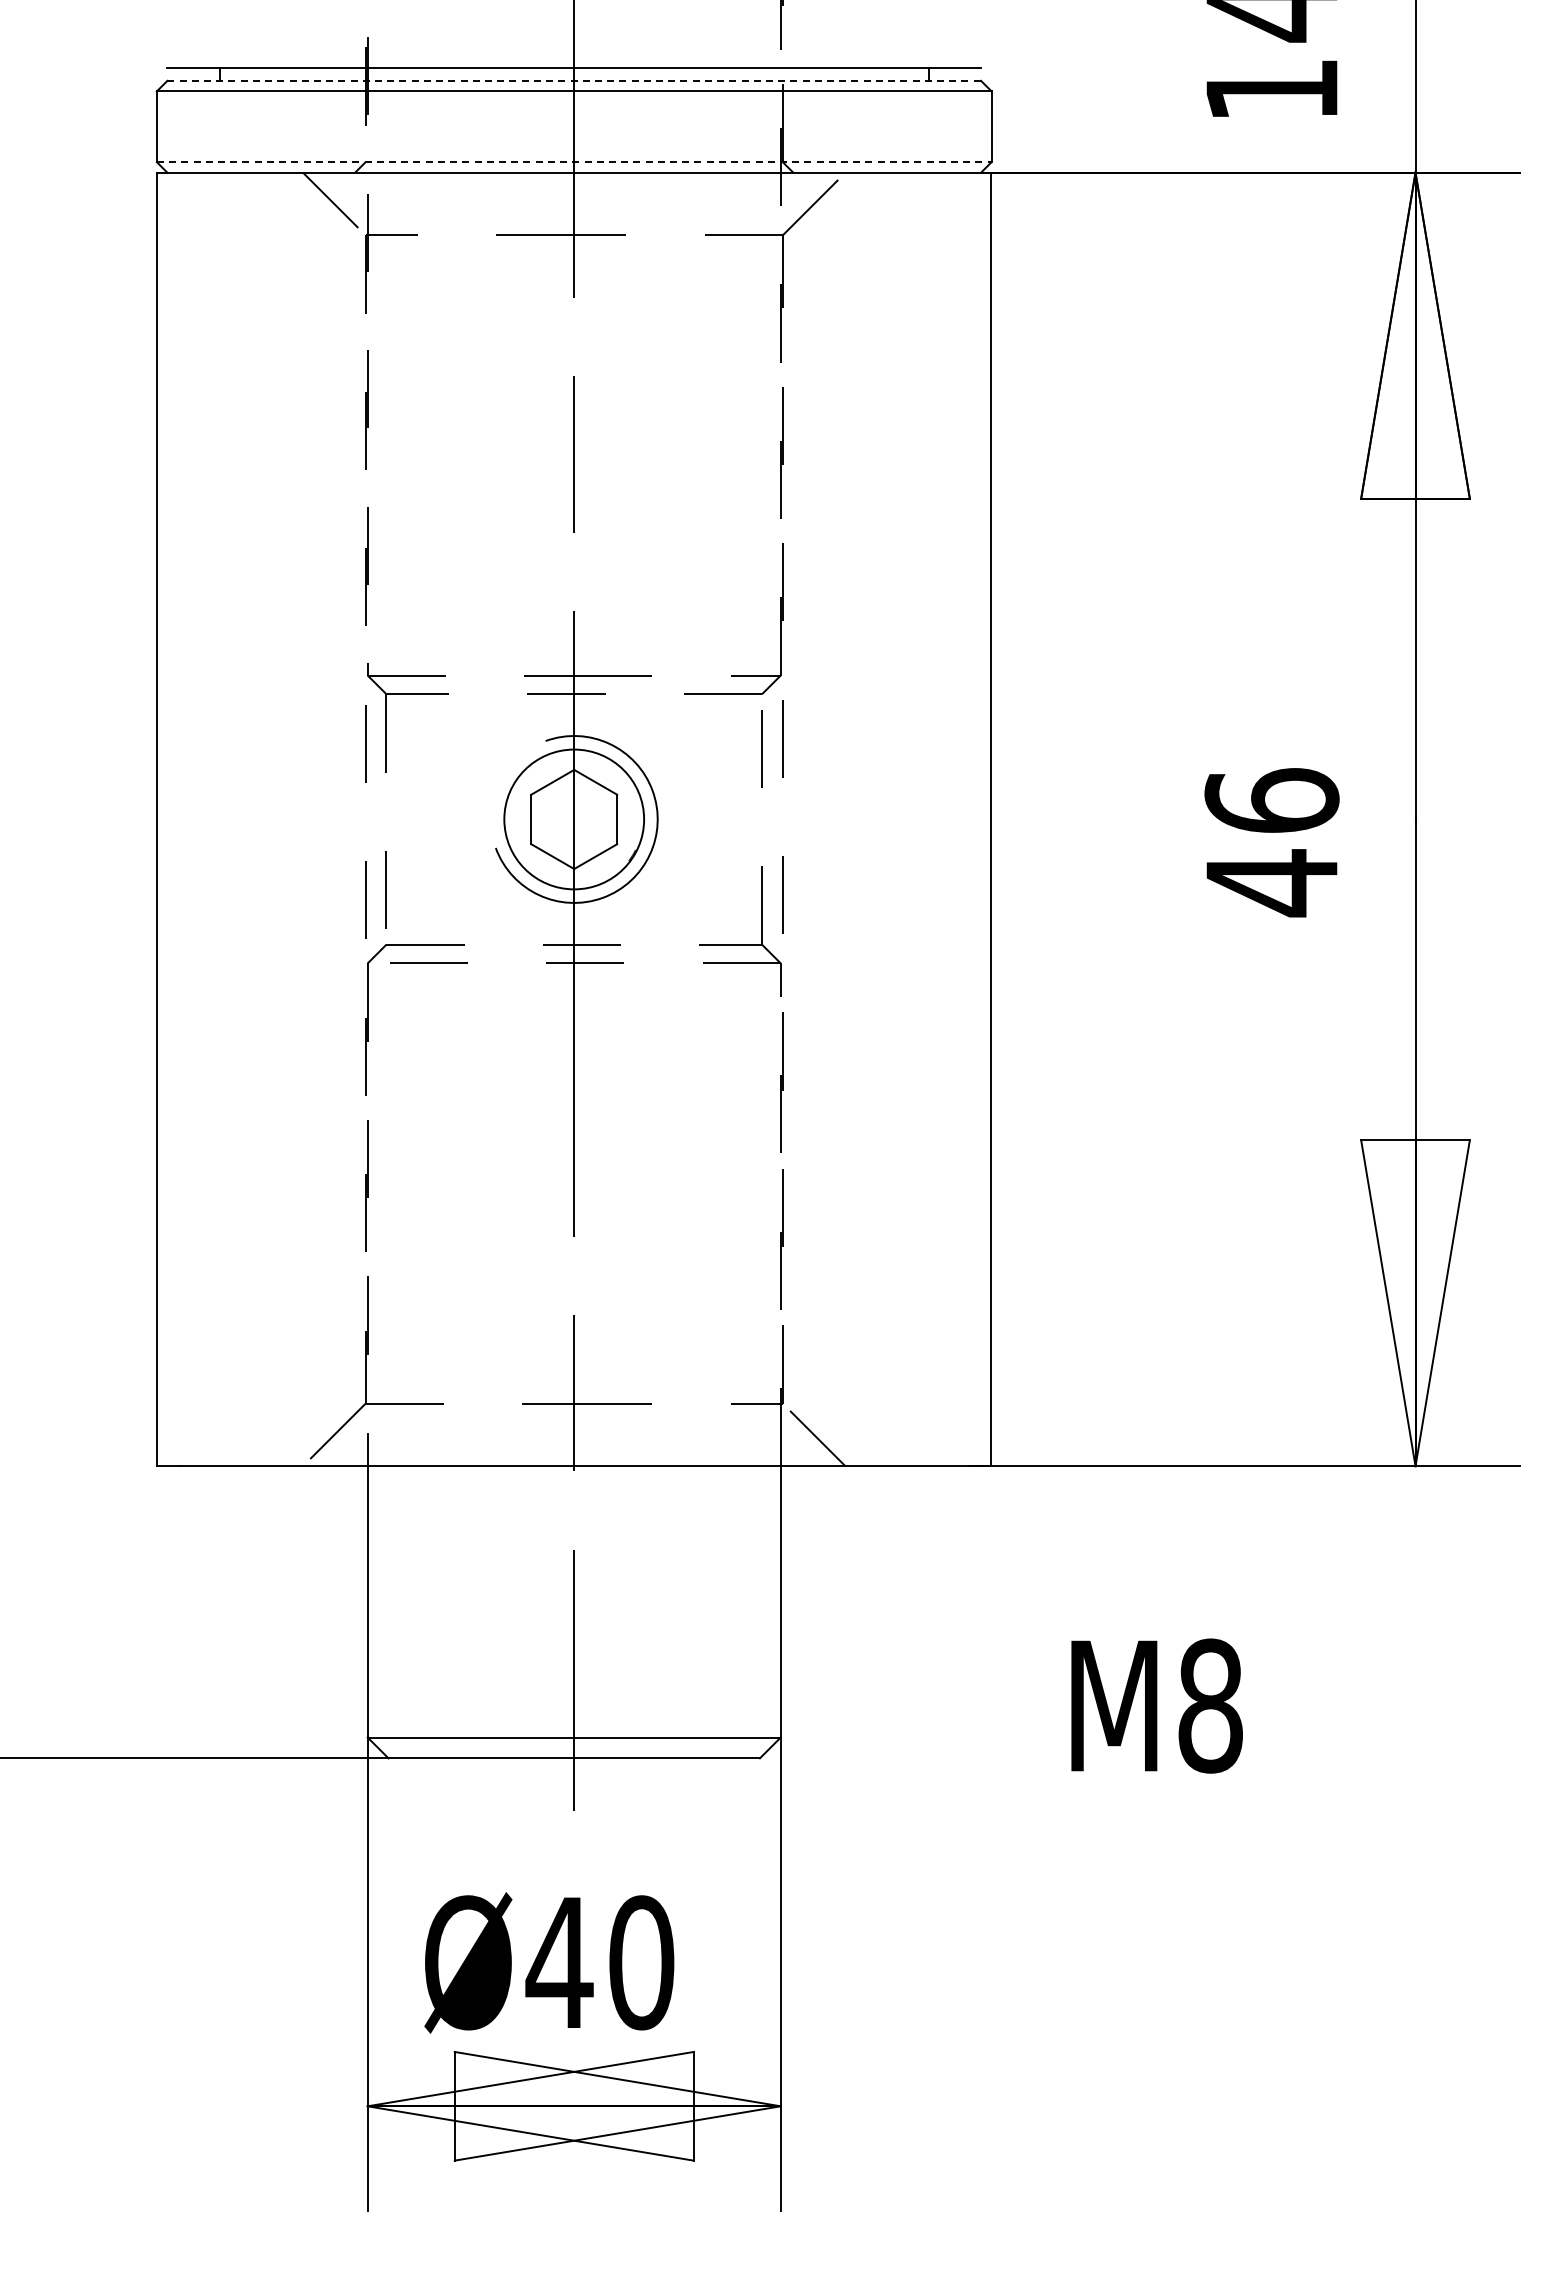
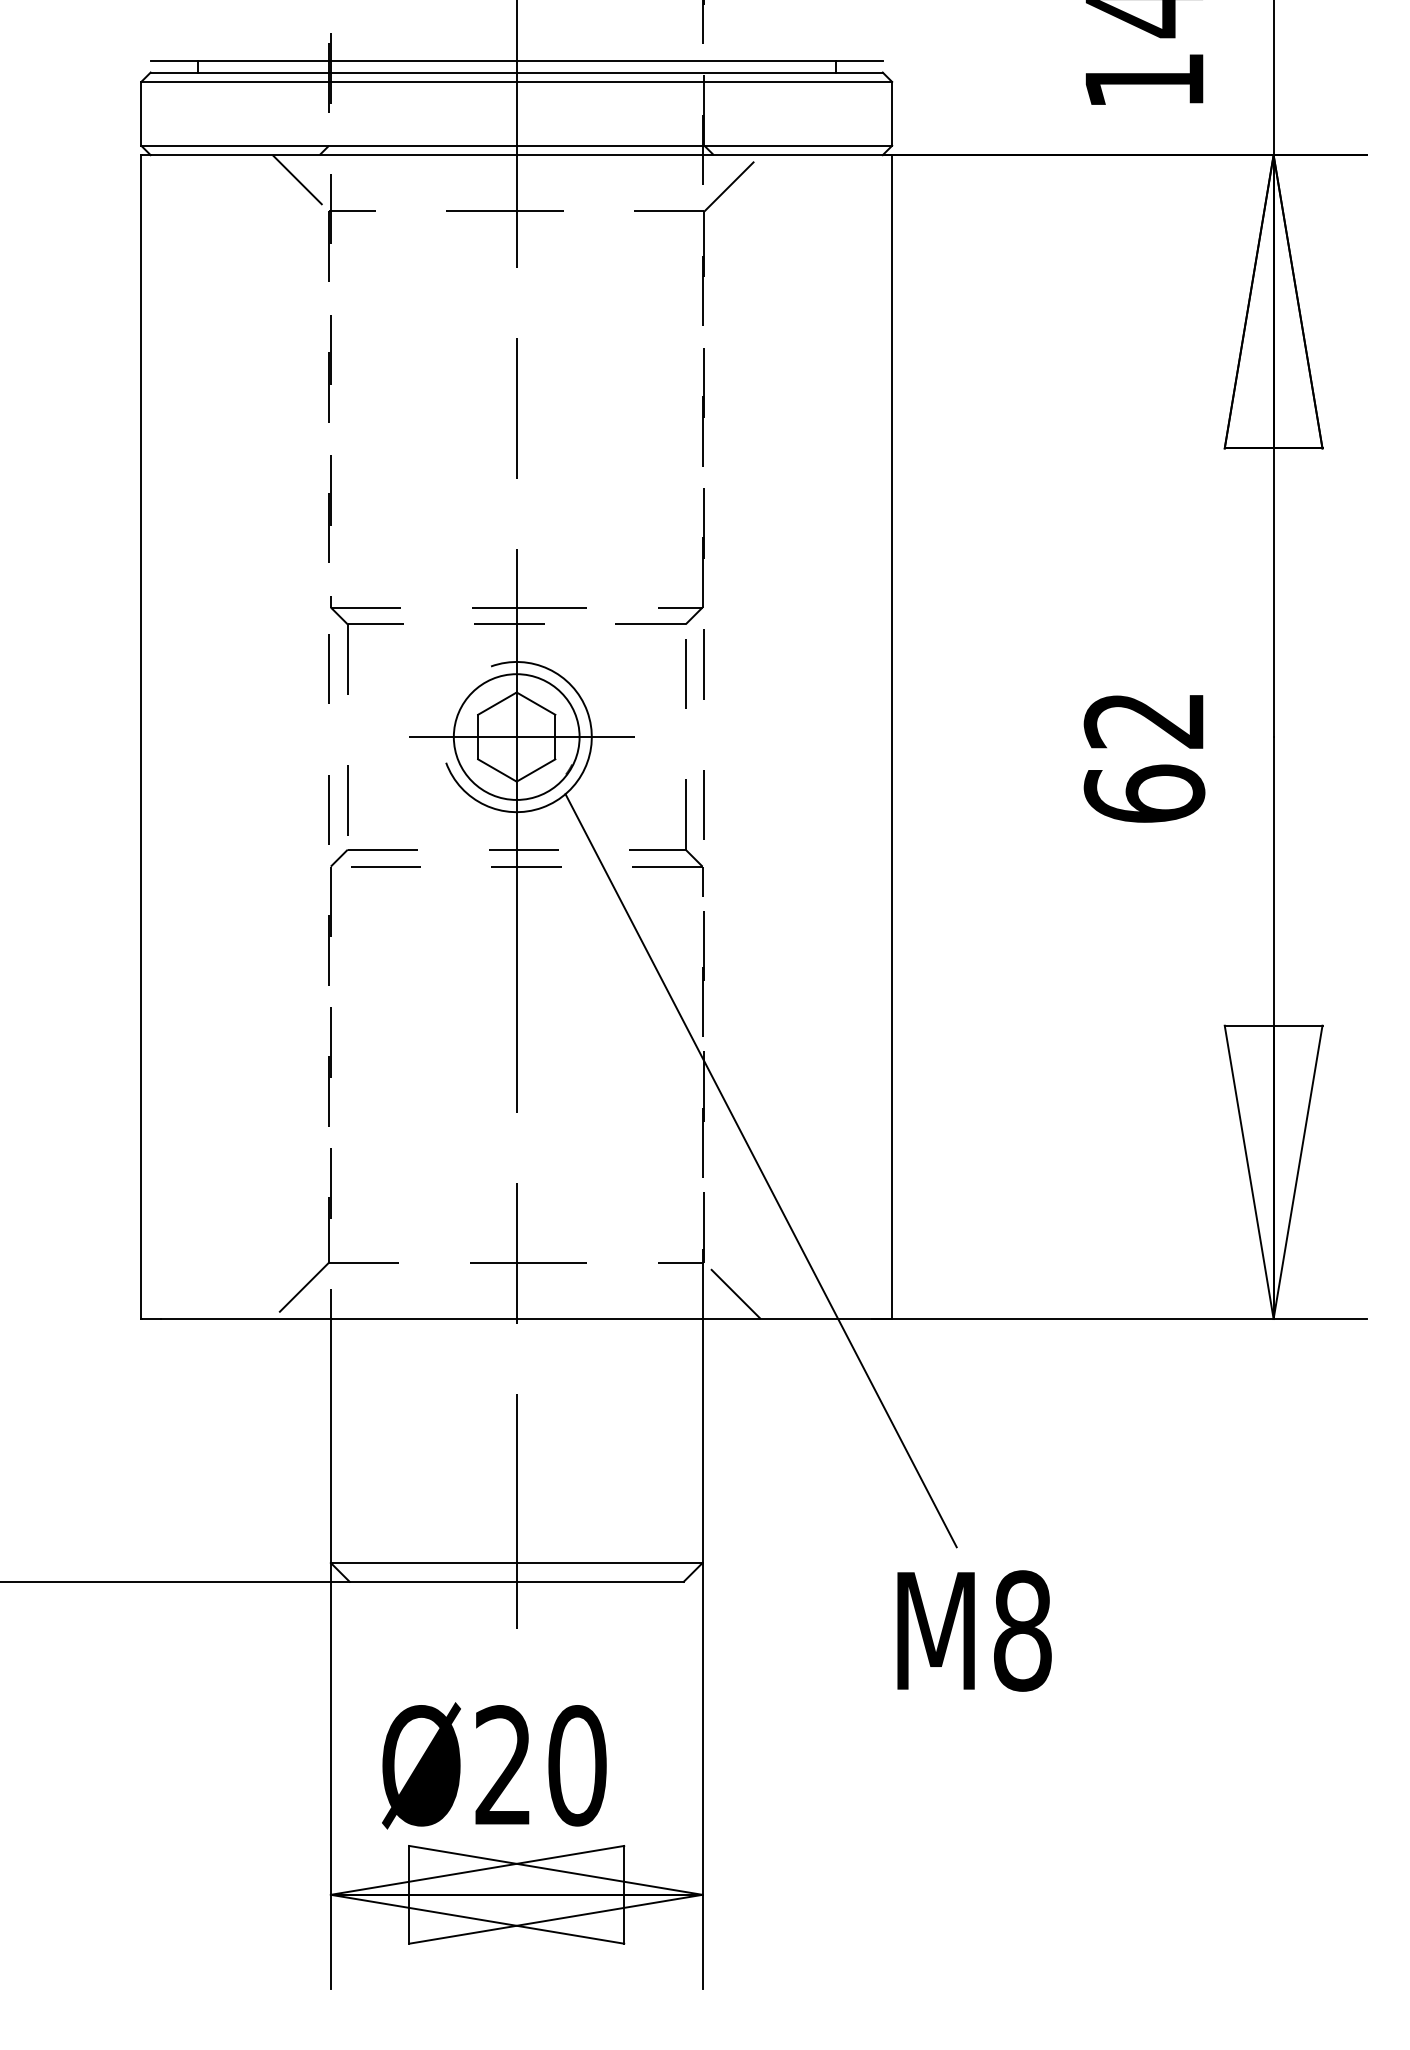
line: (574, 80) -> (516, 72), dashed -> solid
line: (574, 162) -> (516, 145), dashed -> solid
line: (579, 819) -> (521, 737), added
text: (1271, 842) -> (1144, 757), 46 -> 62
line: (845, 1300) -> (760, 1169), added
text: (1156, 1705) -> (974, 1630), moved
text: (559, 1961) -> (503, 1764), Ø40 -> Ø20

